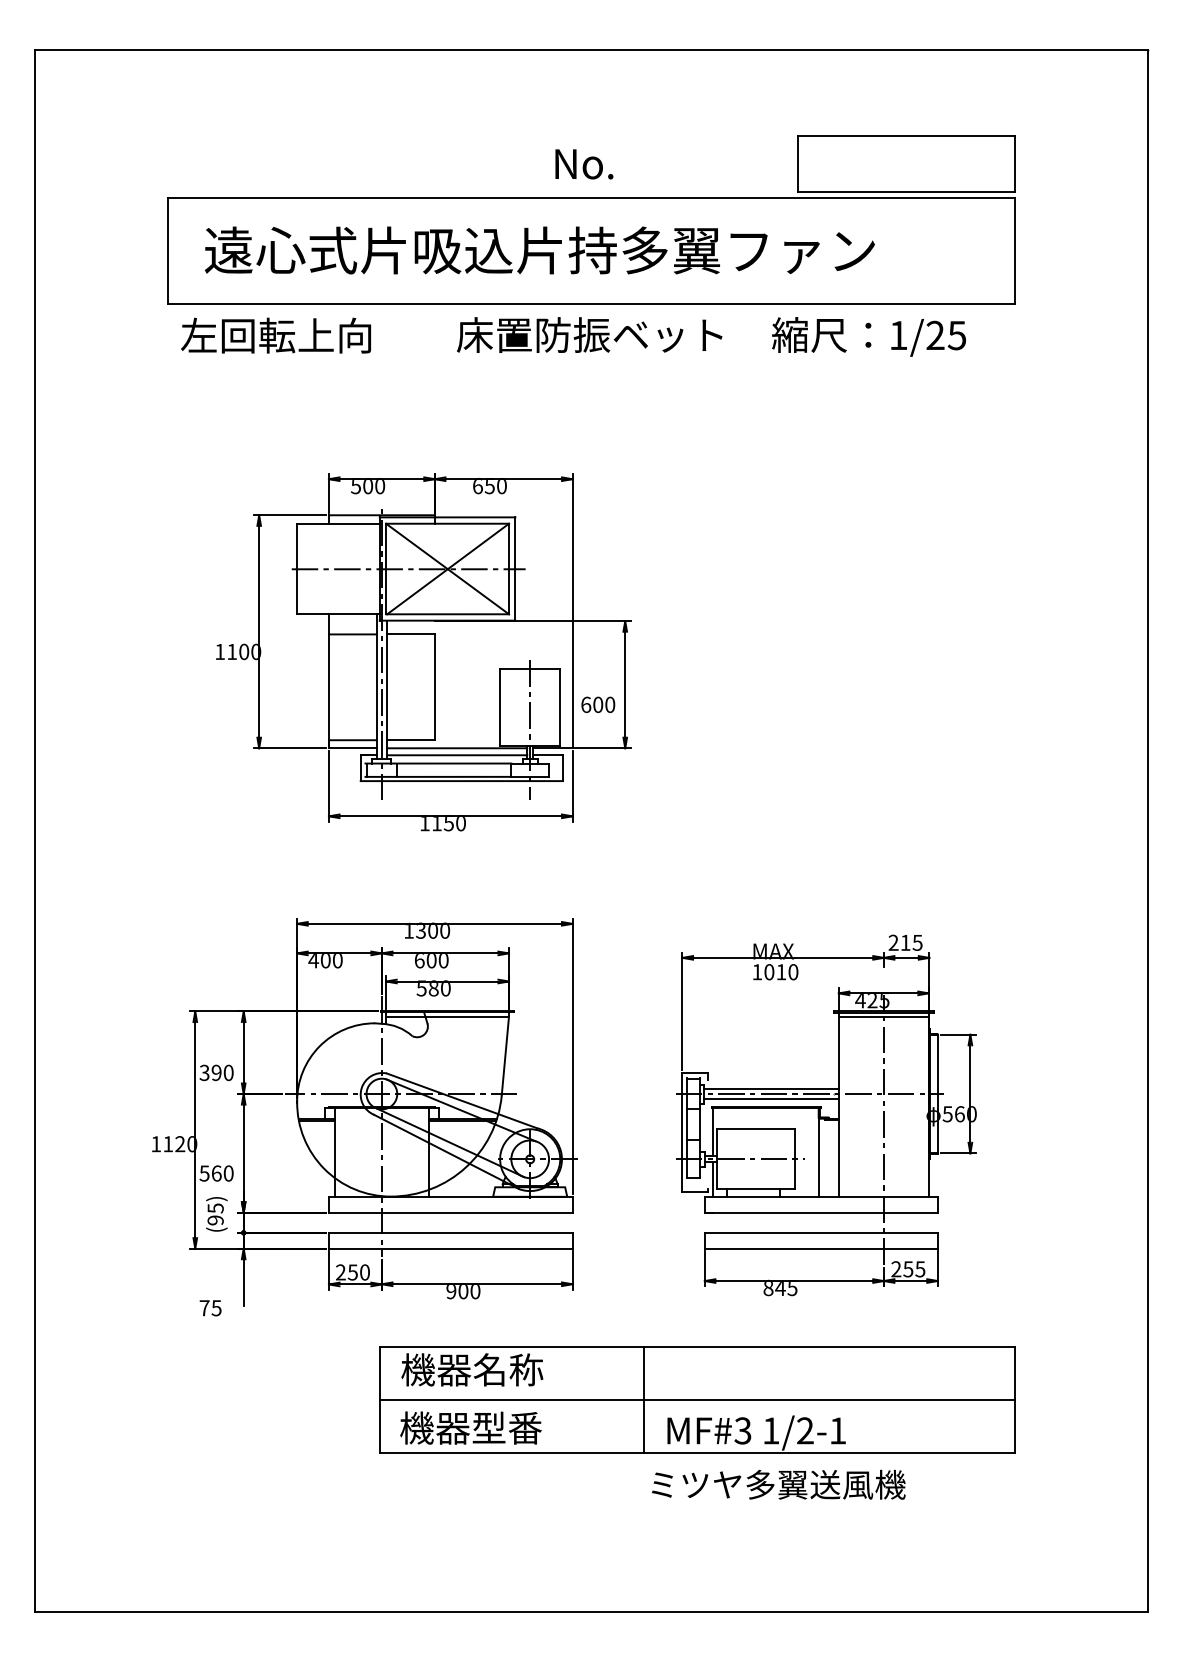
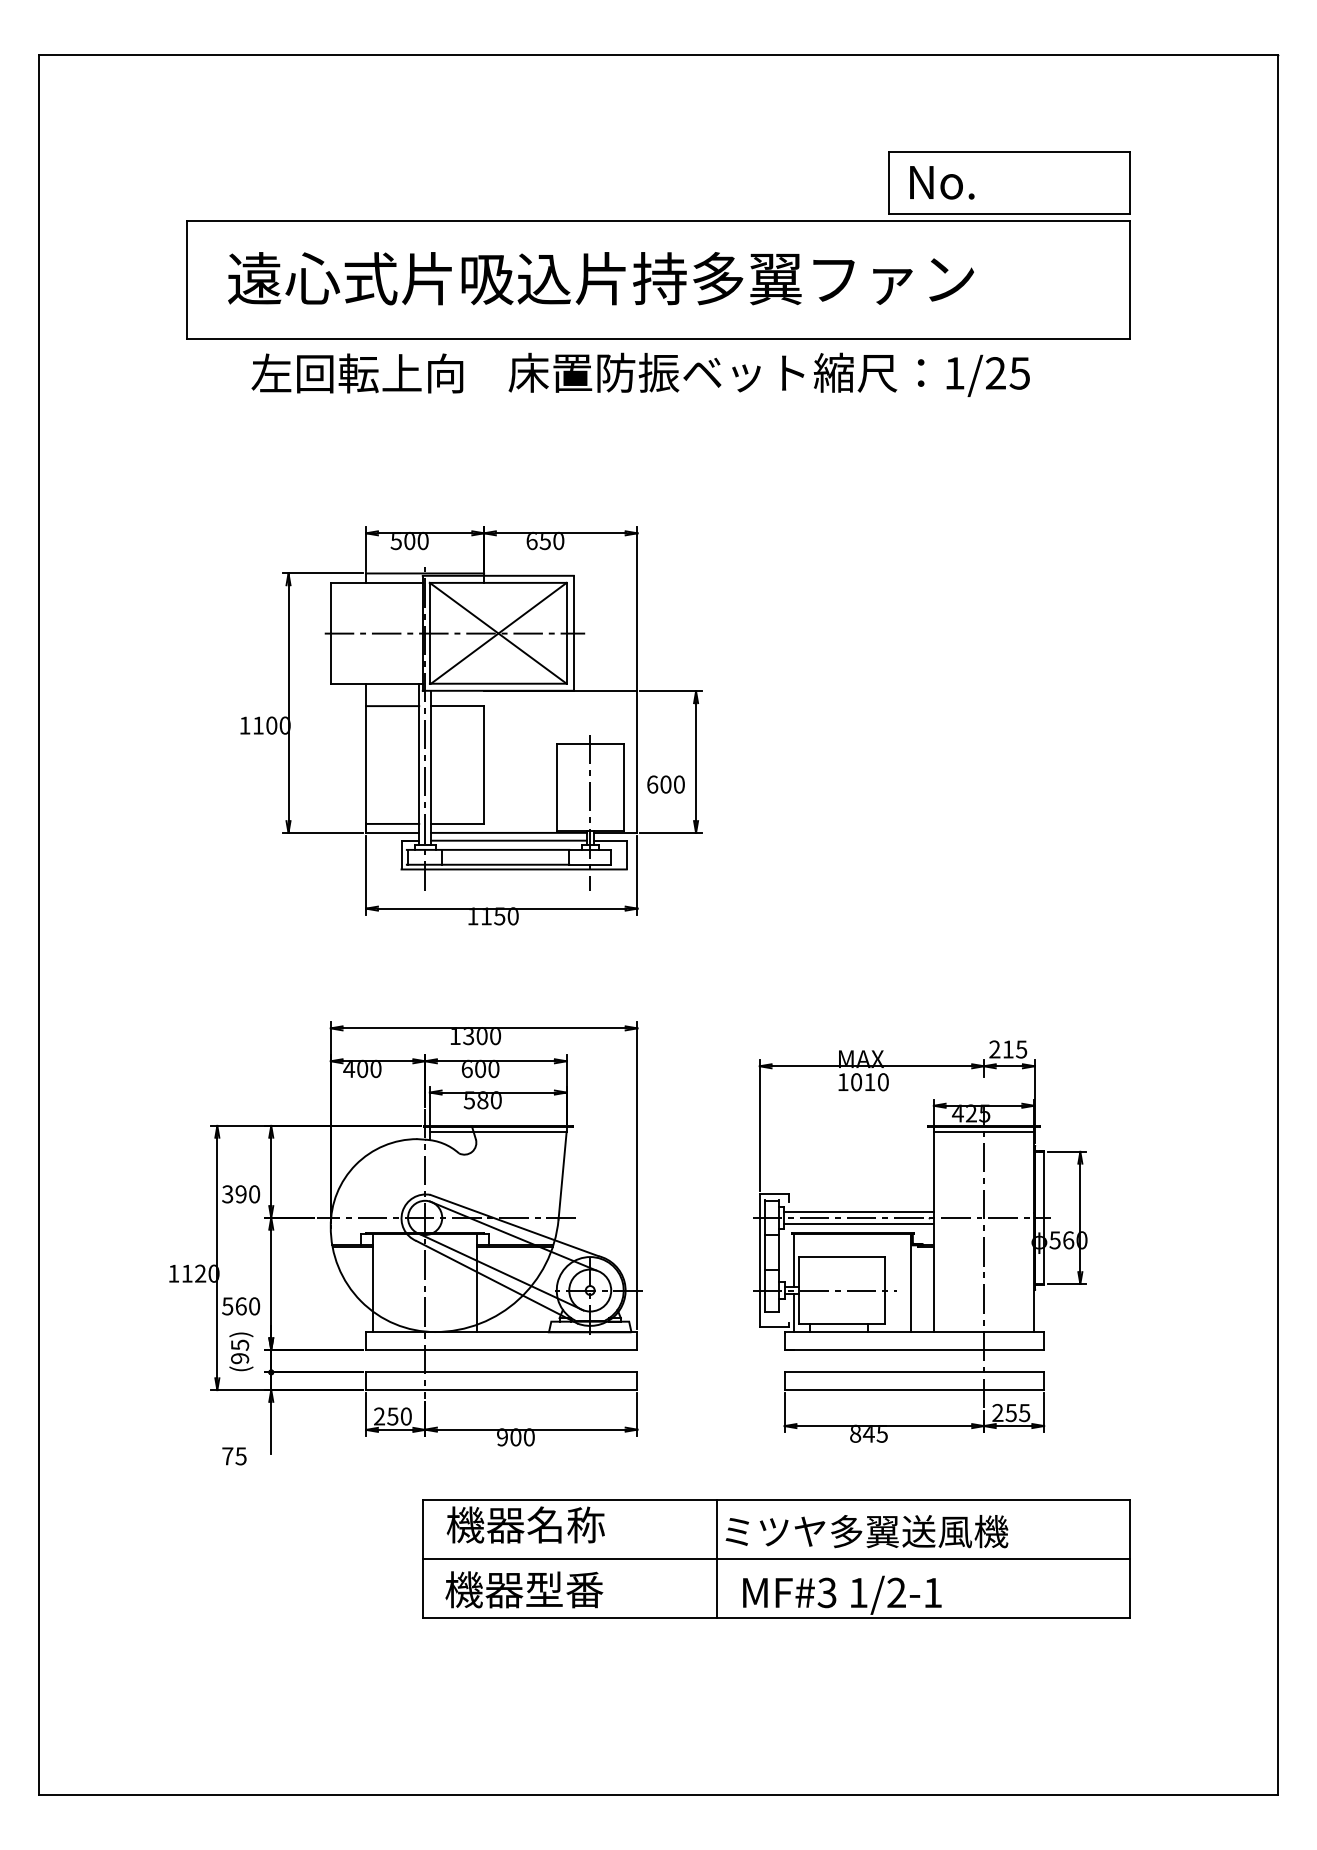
text: (584, 164) -> (942, 182), moved
text: (275, 335) -> (356, 373), moved
text: (868, 336) -> (921, 374), moved
text: (778, 1484) -> (866, 1531), moved

